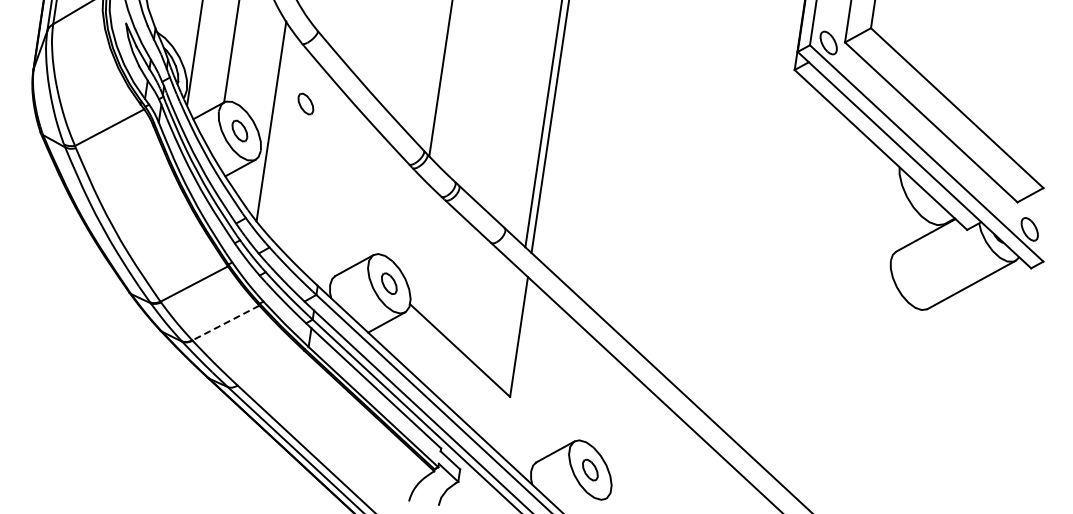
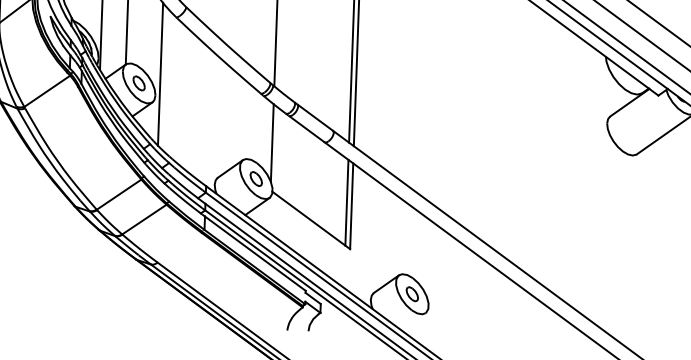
part: (305, 103) -> (183, 58), removed
line: (417, 235) -> (272, 142), added
line: (225, 323) -> (144, 219), dashed -> solid
line: (512, 331) -> (346, 202), added

